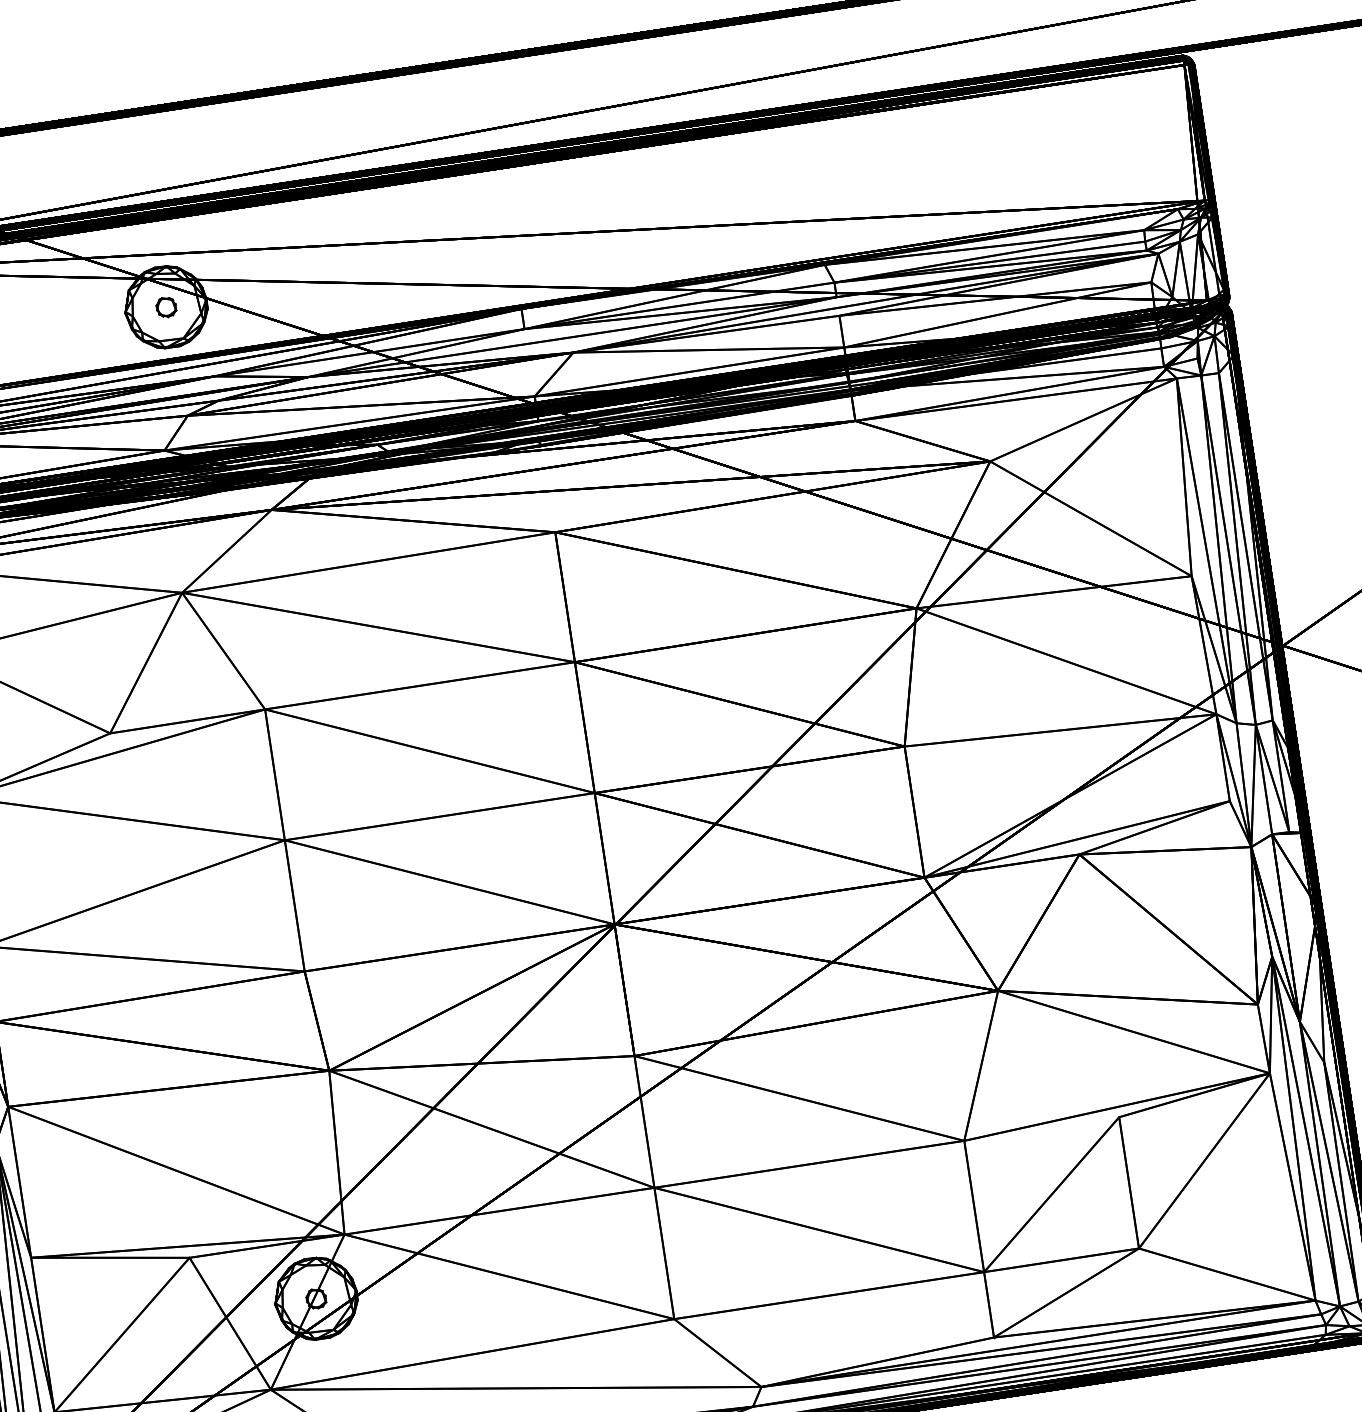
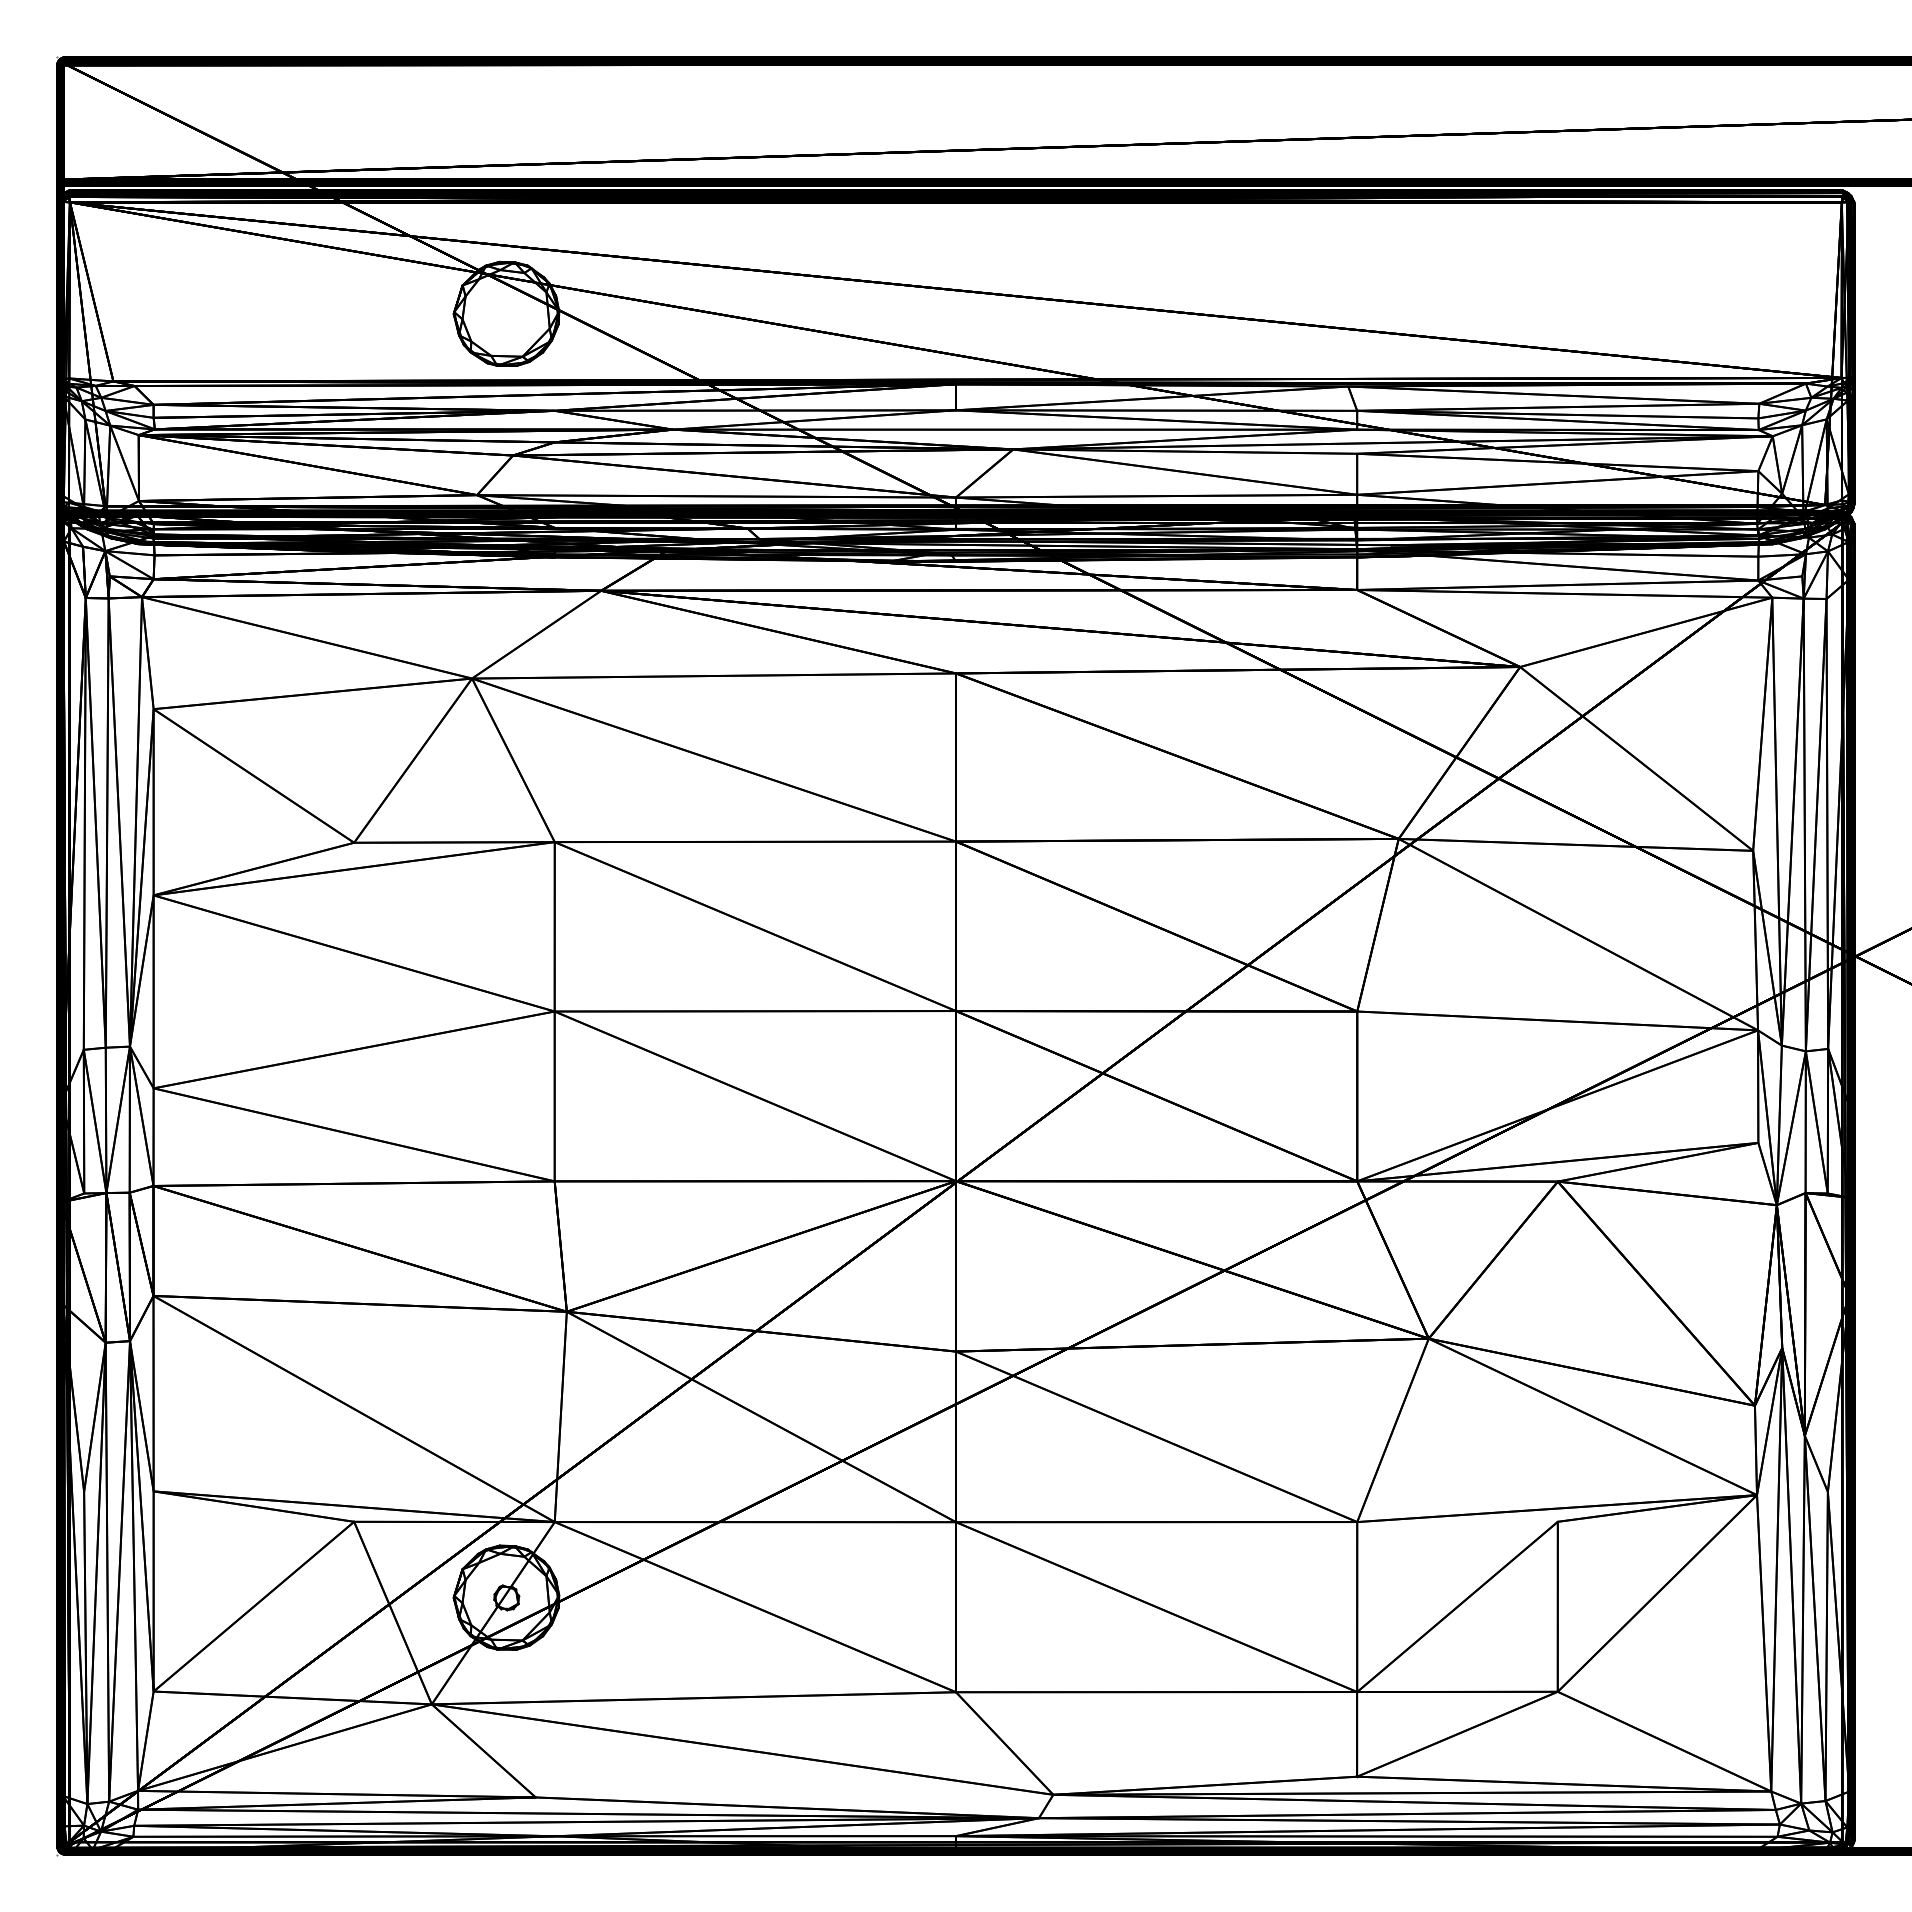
part: (166, 306) -> (506, 313), removed

